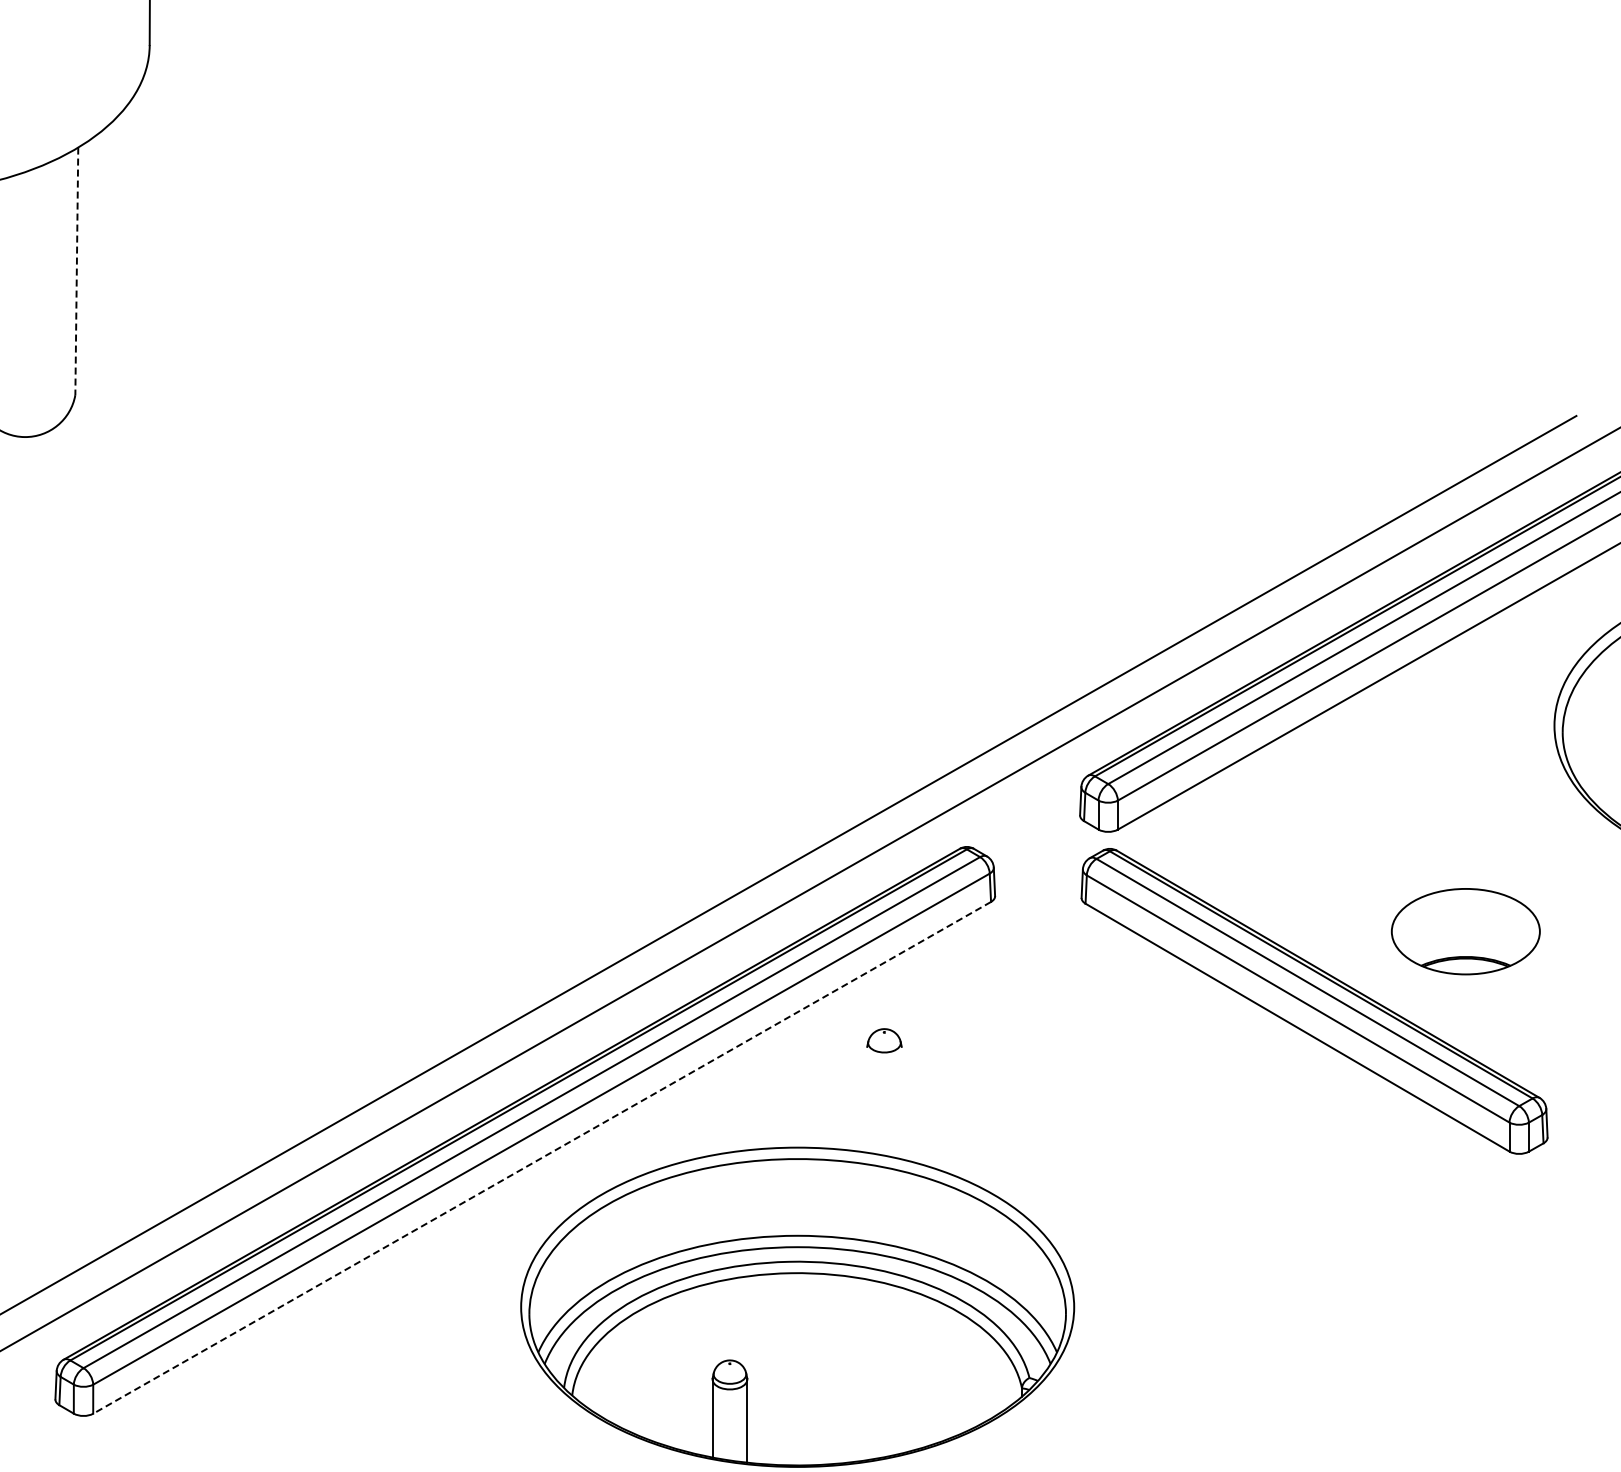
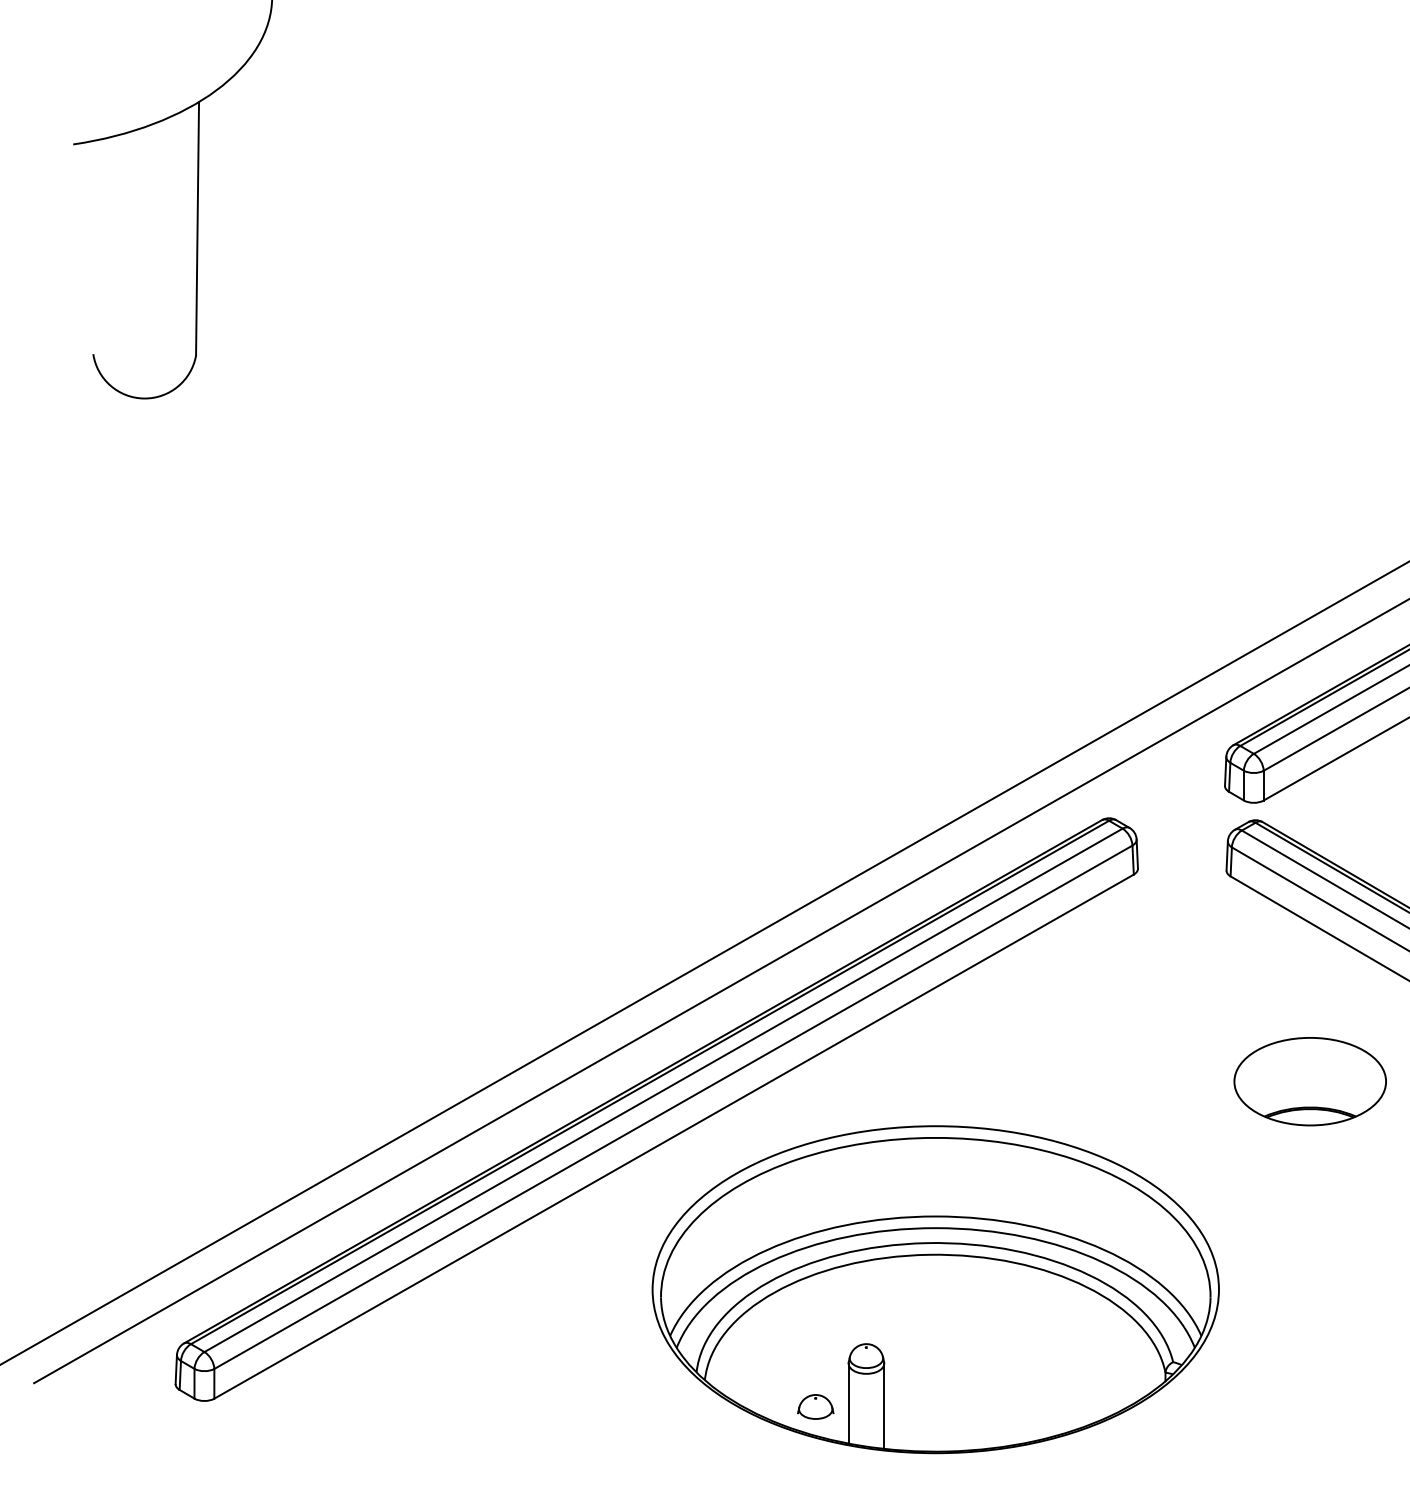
line: (76, 271) -> (197, 228), dashed -> solid
part: (884, 1040) -> (815, 1406), moved
part: (1163, 1103) -> (1310, 1081), added
line: (542, 1157) -> (674, 1136), dashed -> solid

